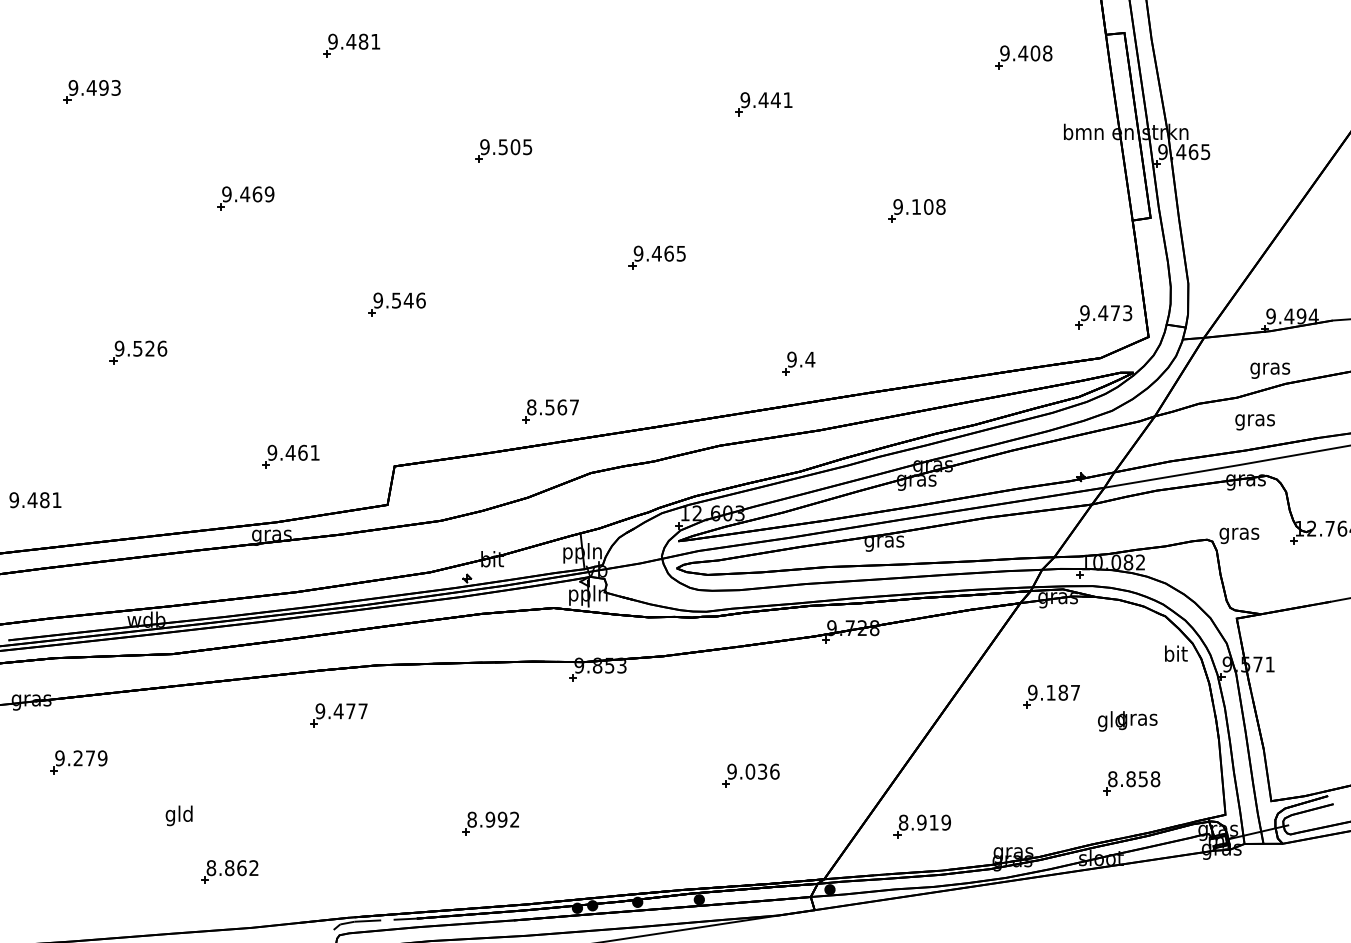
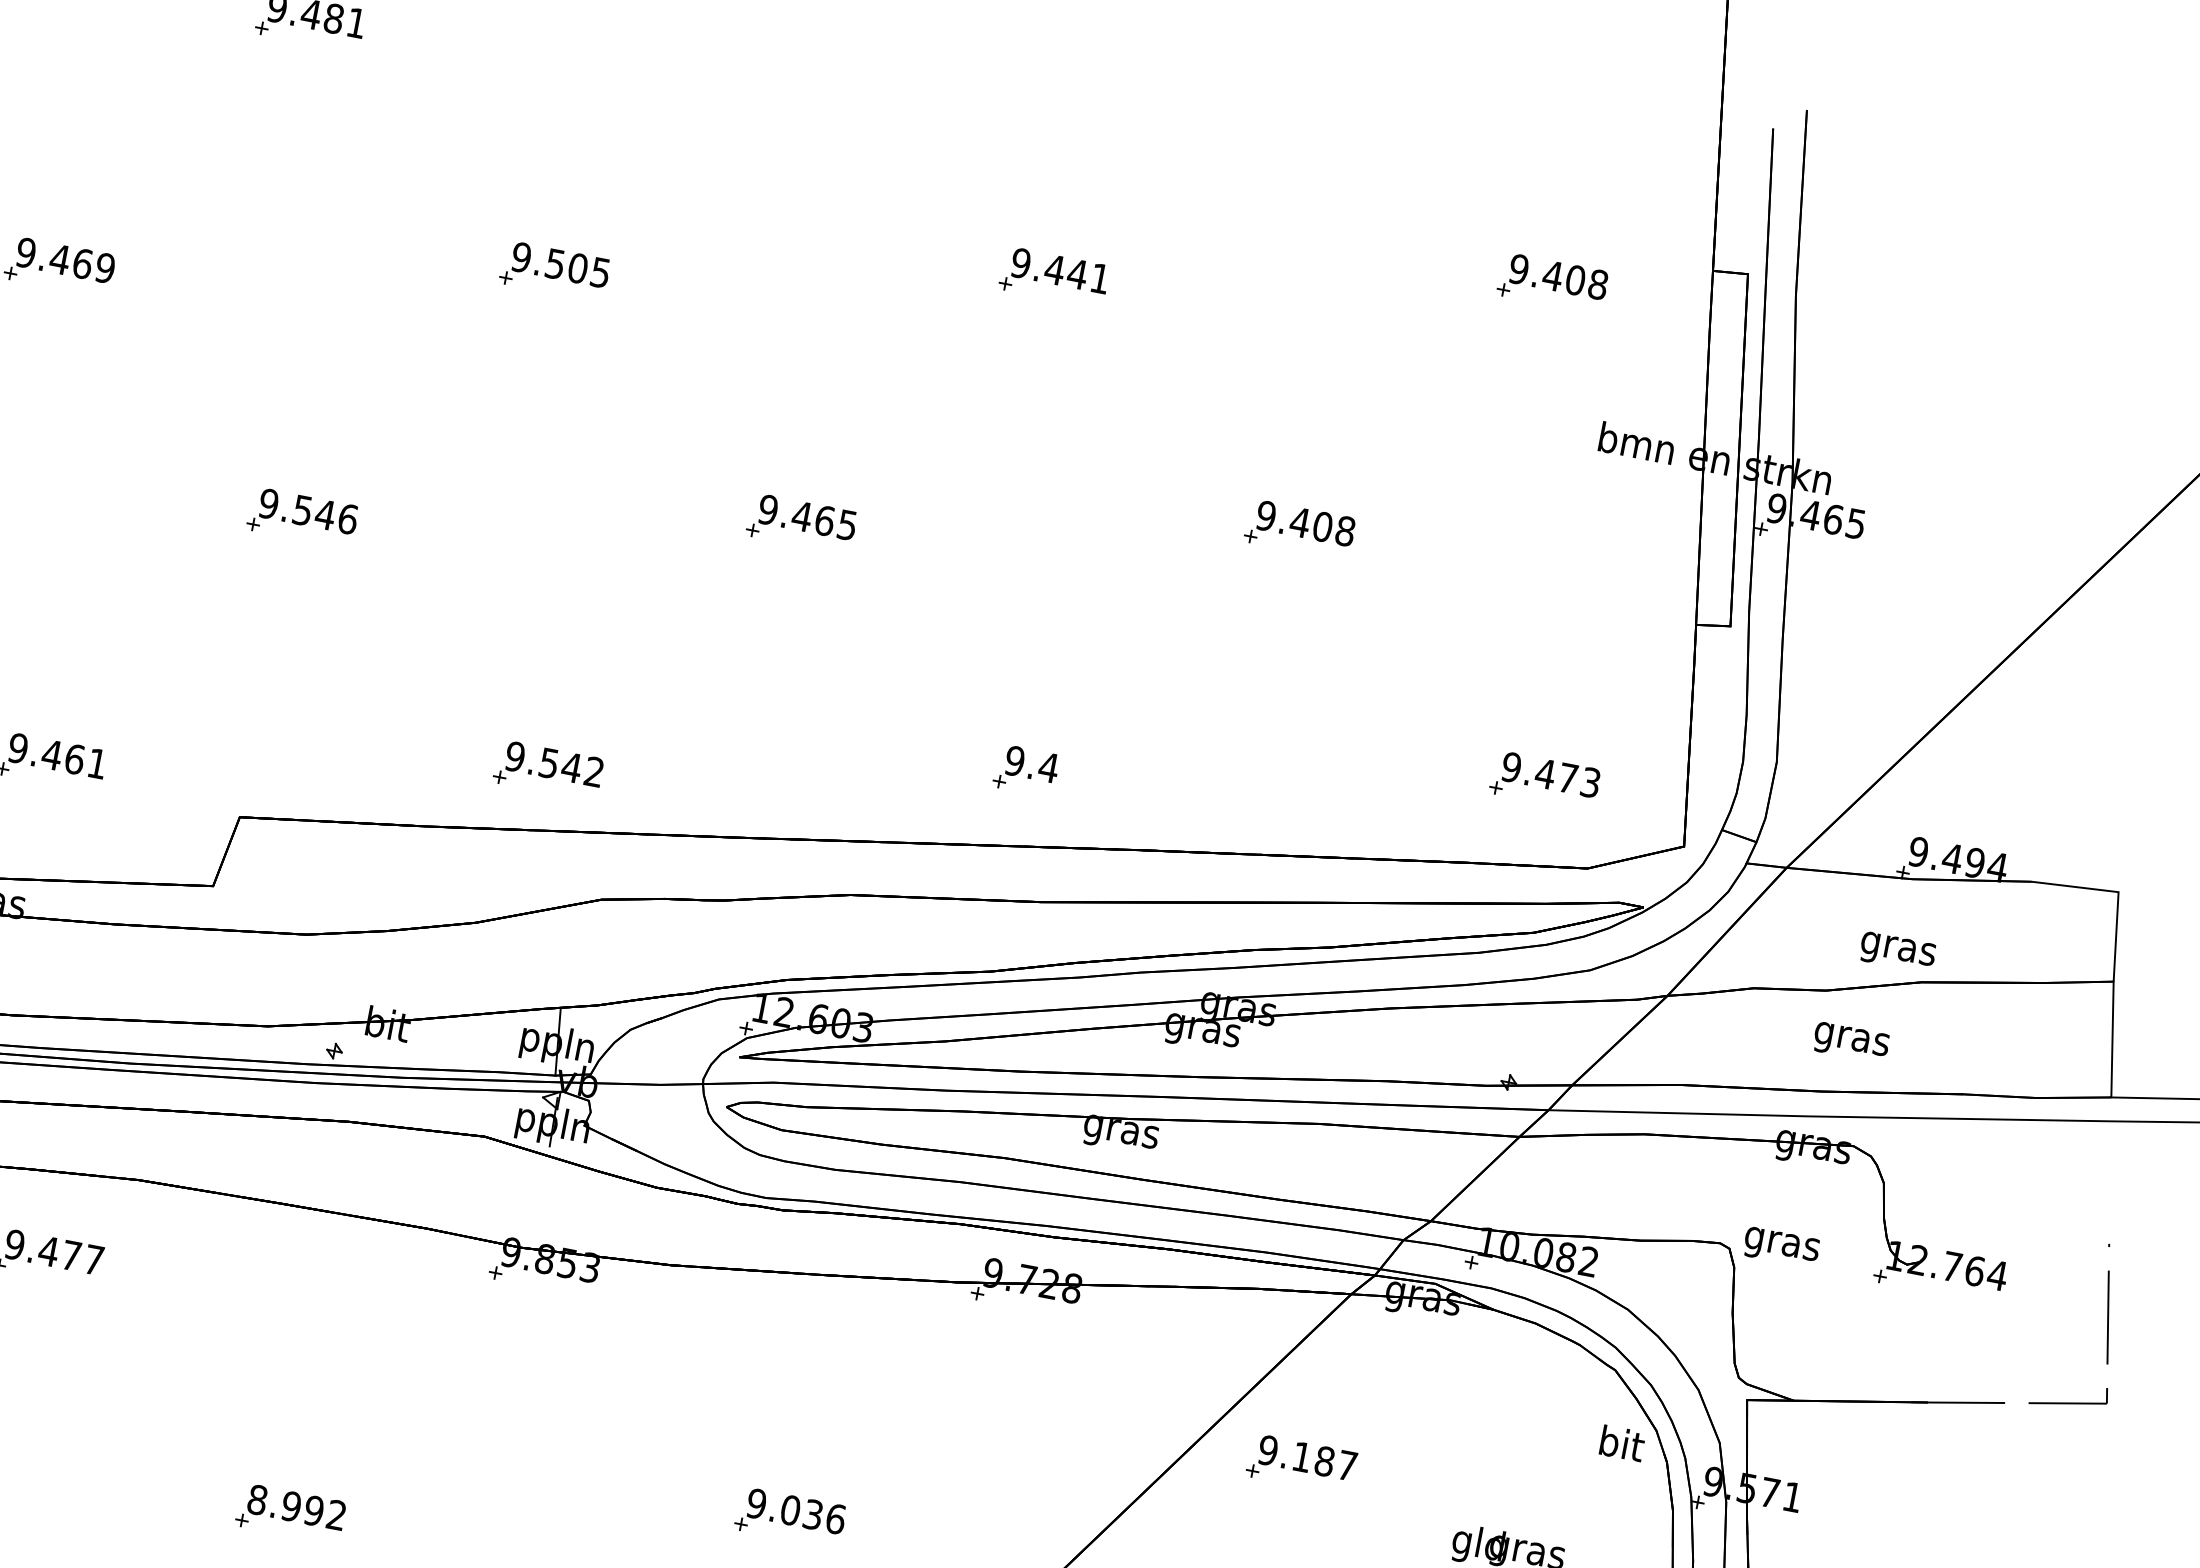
text: (916, 206) -> (1300, 521), 9.108 -> 9.408
part: (1103, 317) -> (1544, 782), moved
text: (552, 407) -> (553, 764), 8.567 -> 9.542
part: (1051, 696) -> (1301, 1464), moved

